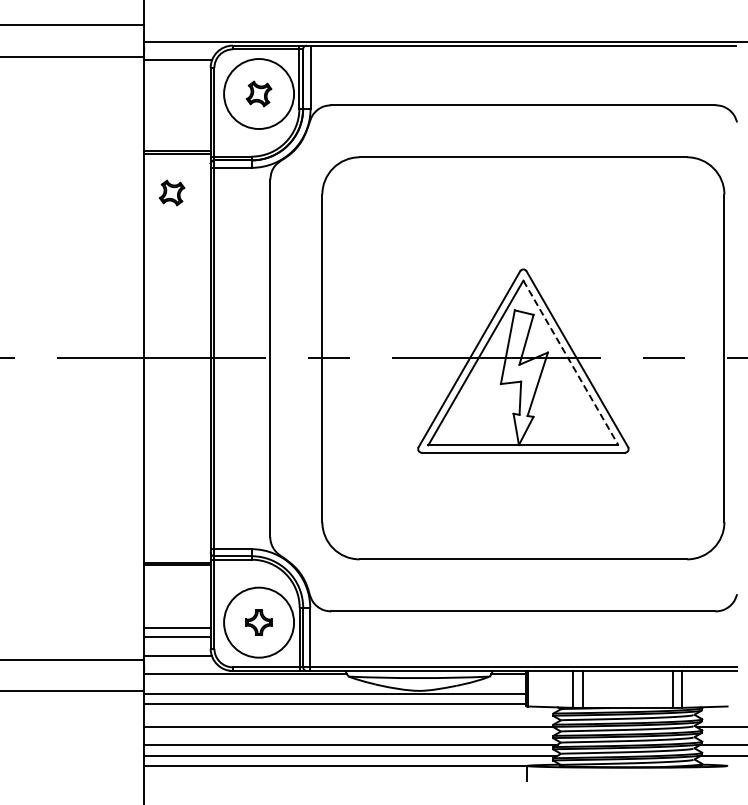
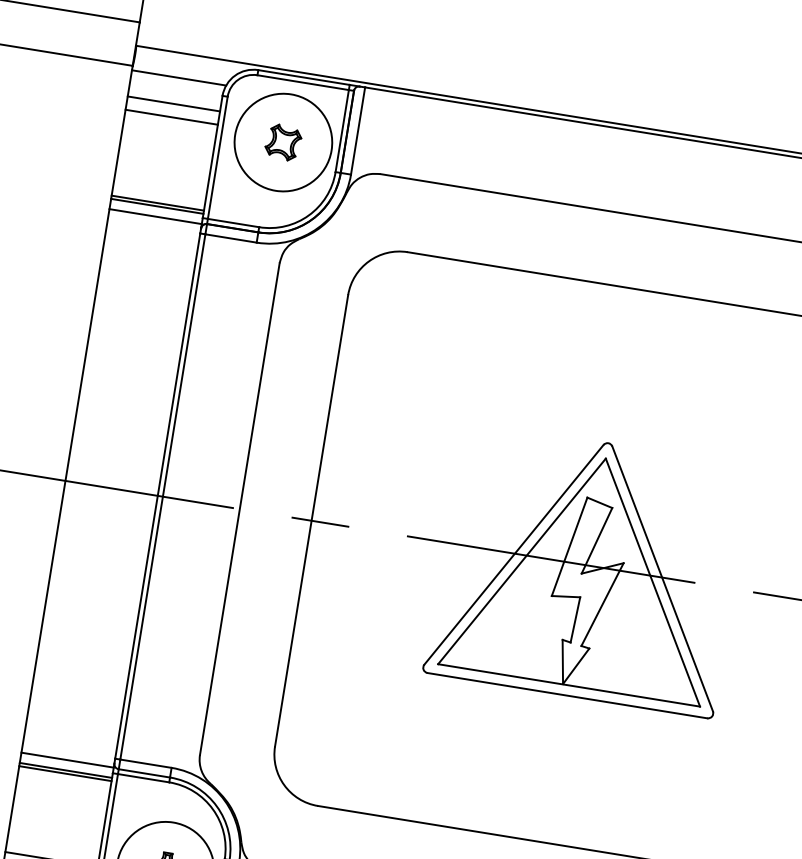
line: (176, 79) -> (172, 104), added
line: (176, 88) -> (170, 116), added
line: (176, 161) -> (154, 217), added
part: (171, 192) -> (140, 258), removed
line: (571, 363) -> (653, 583), dashed -> solid
line: (176, 555) -> (66, 759), added

